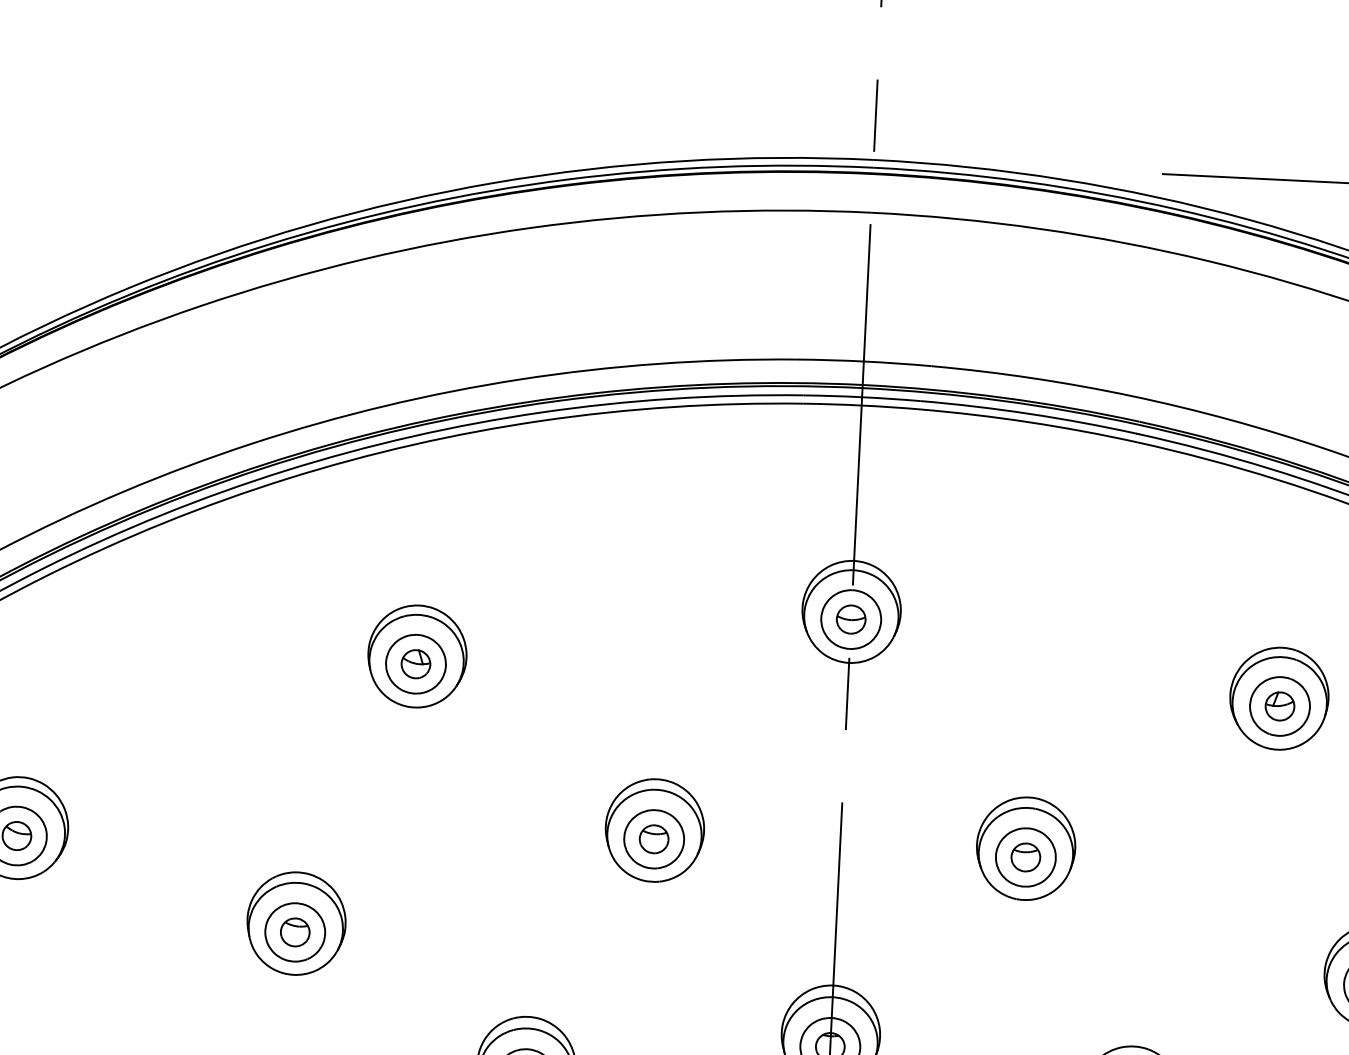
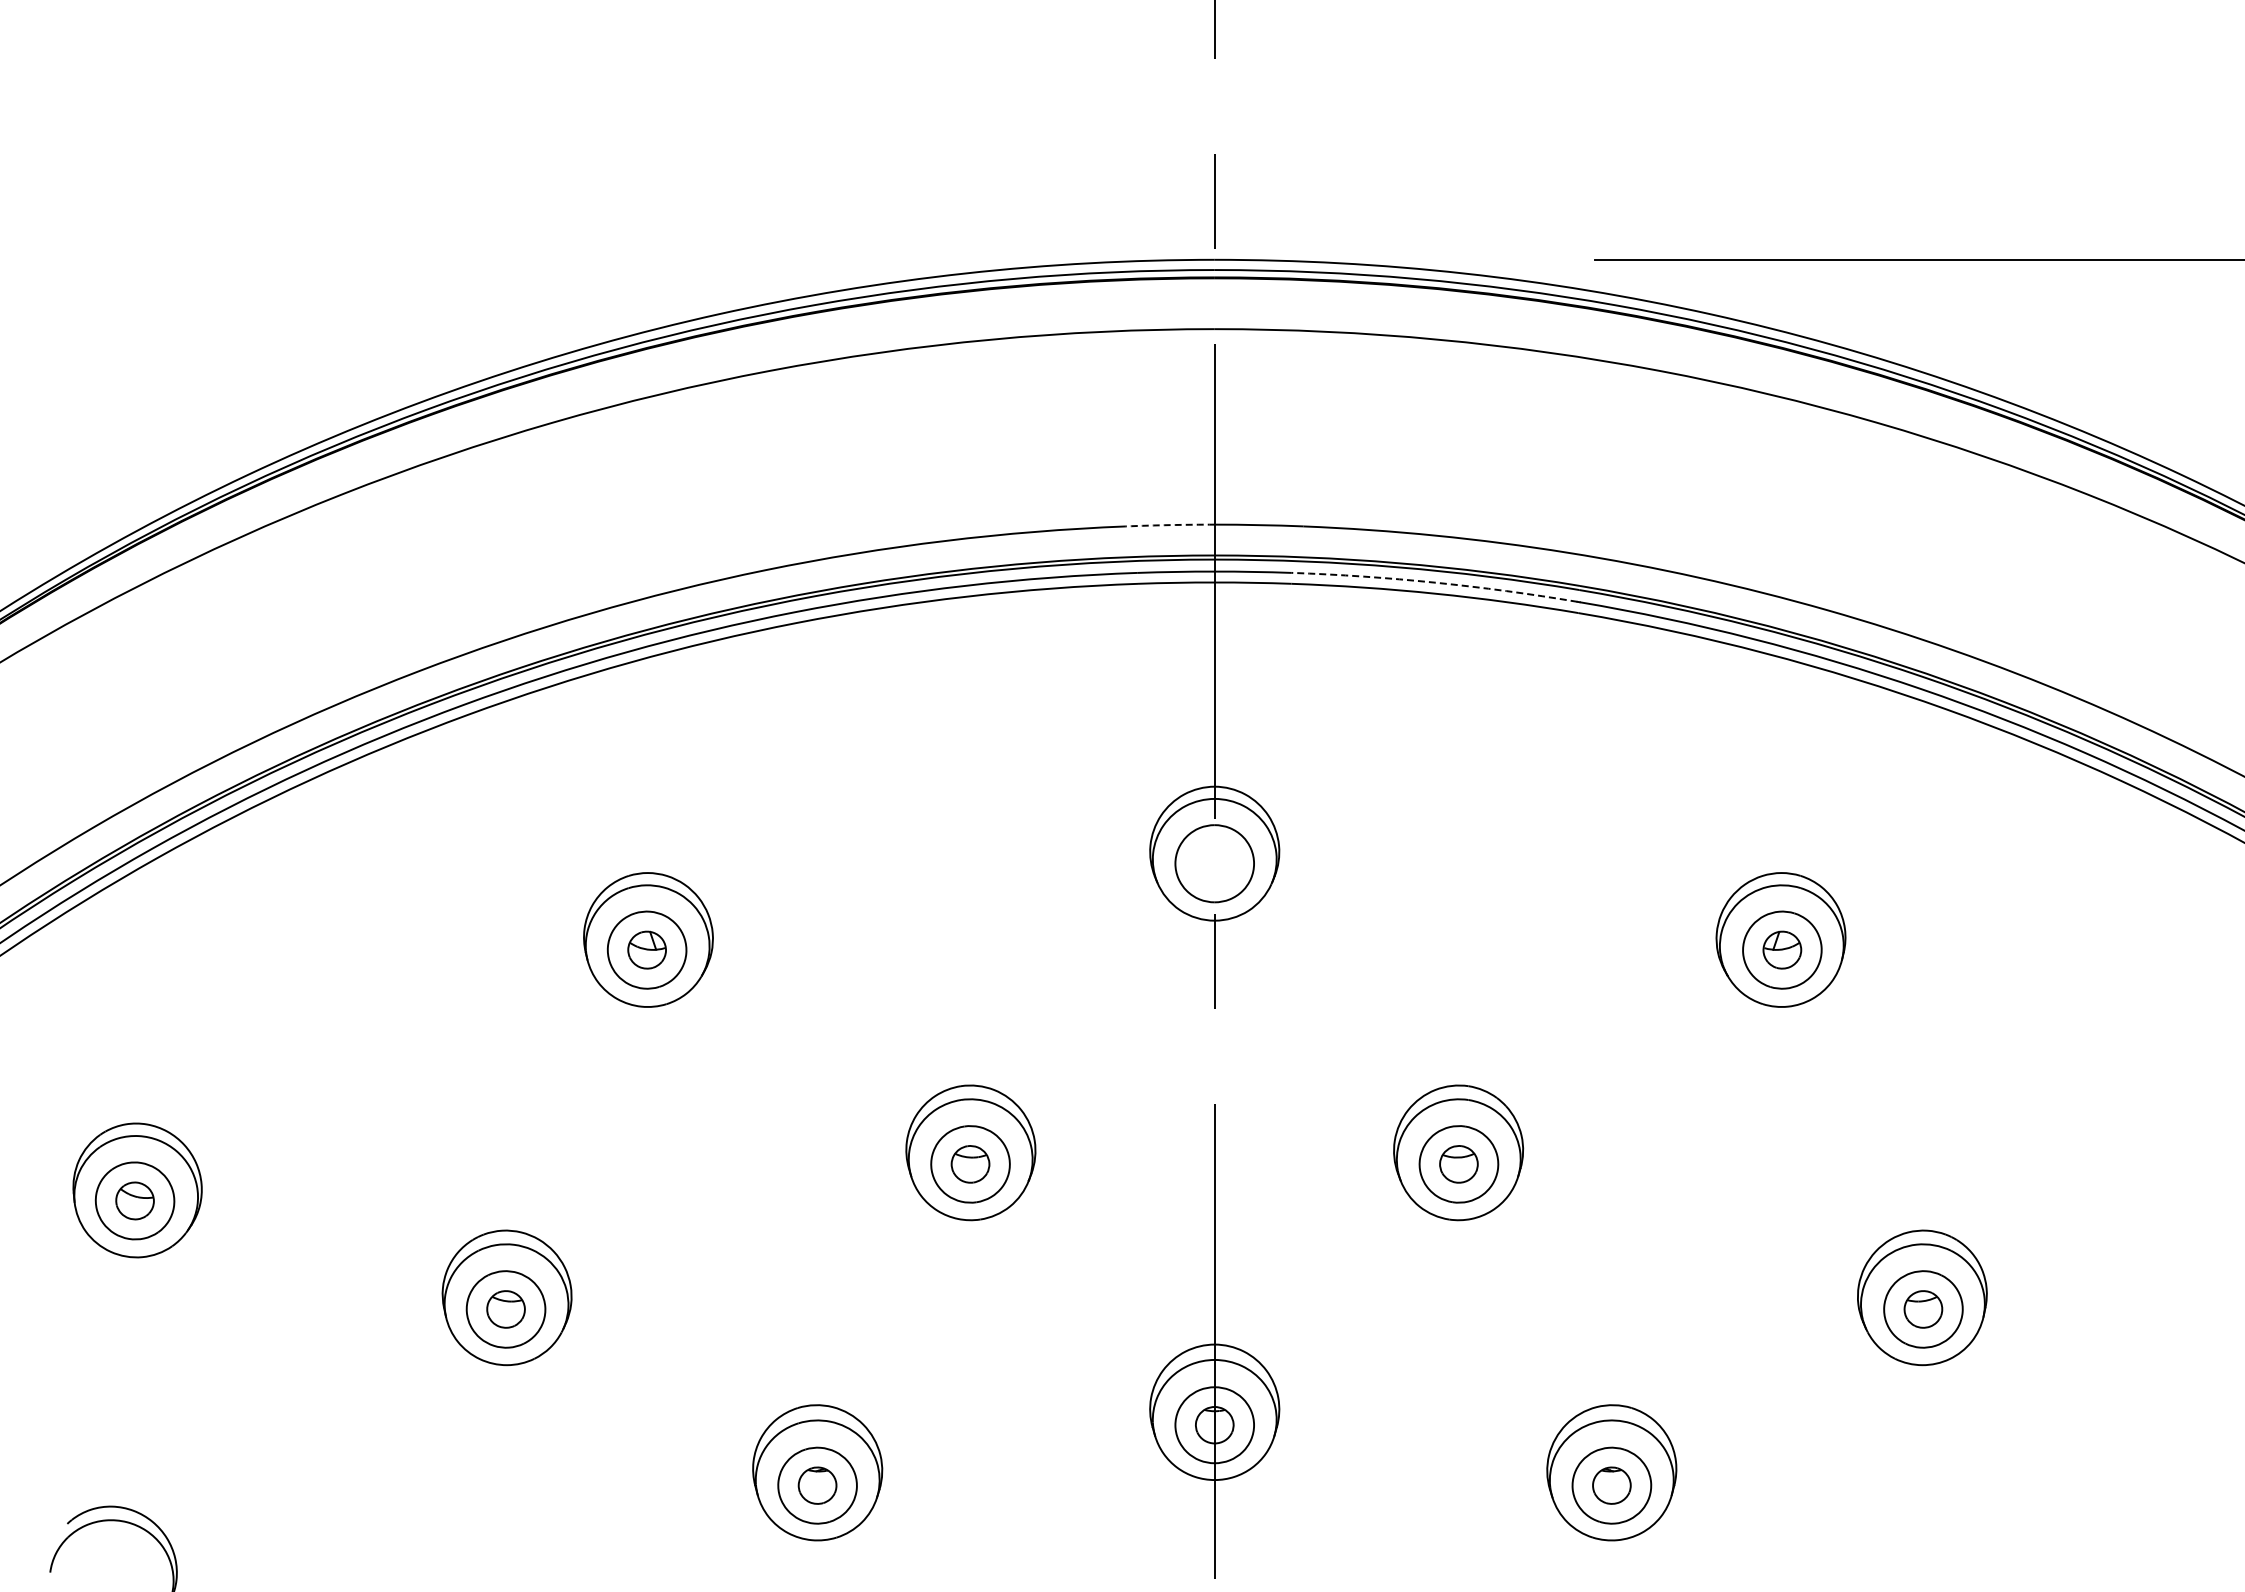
arc: (830, 360) -> (1170, 525), solid -> dashed
arc: (1029, 413) -> (1435, 582), solid -> dashed
part: (851, 619) -> (1214, 863), removed

